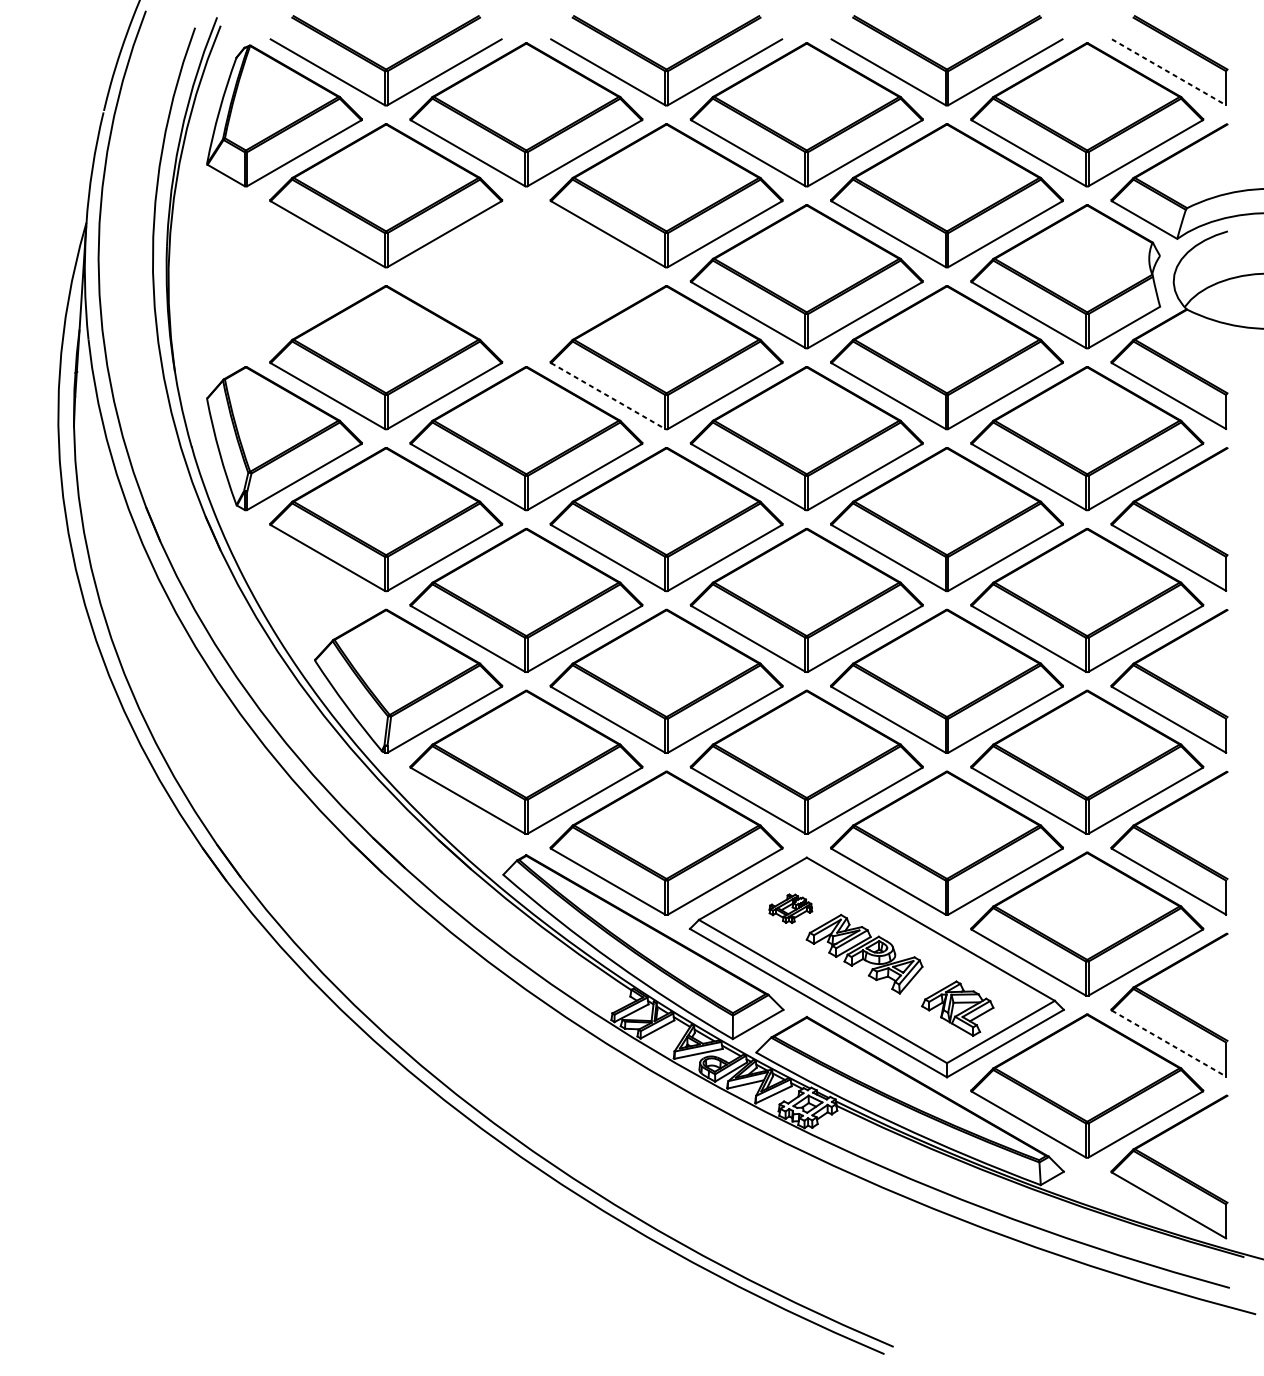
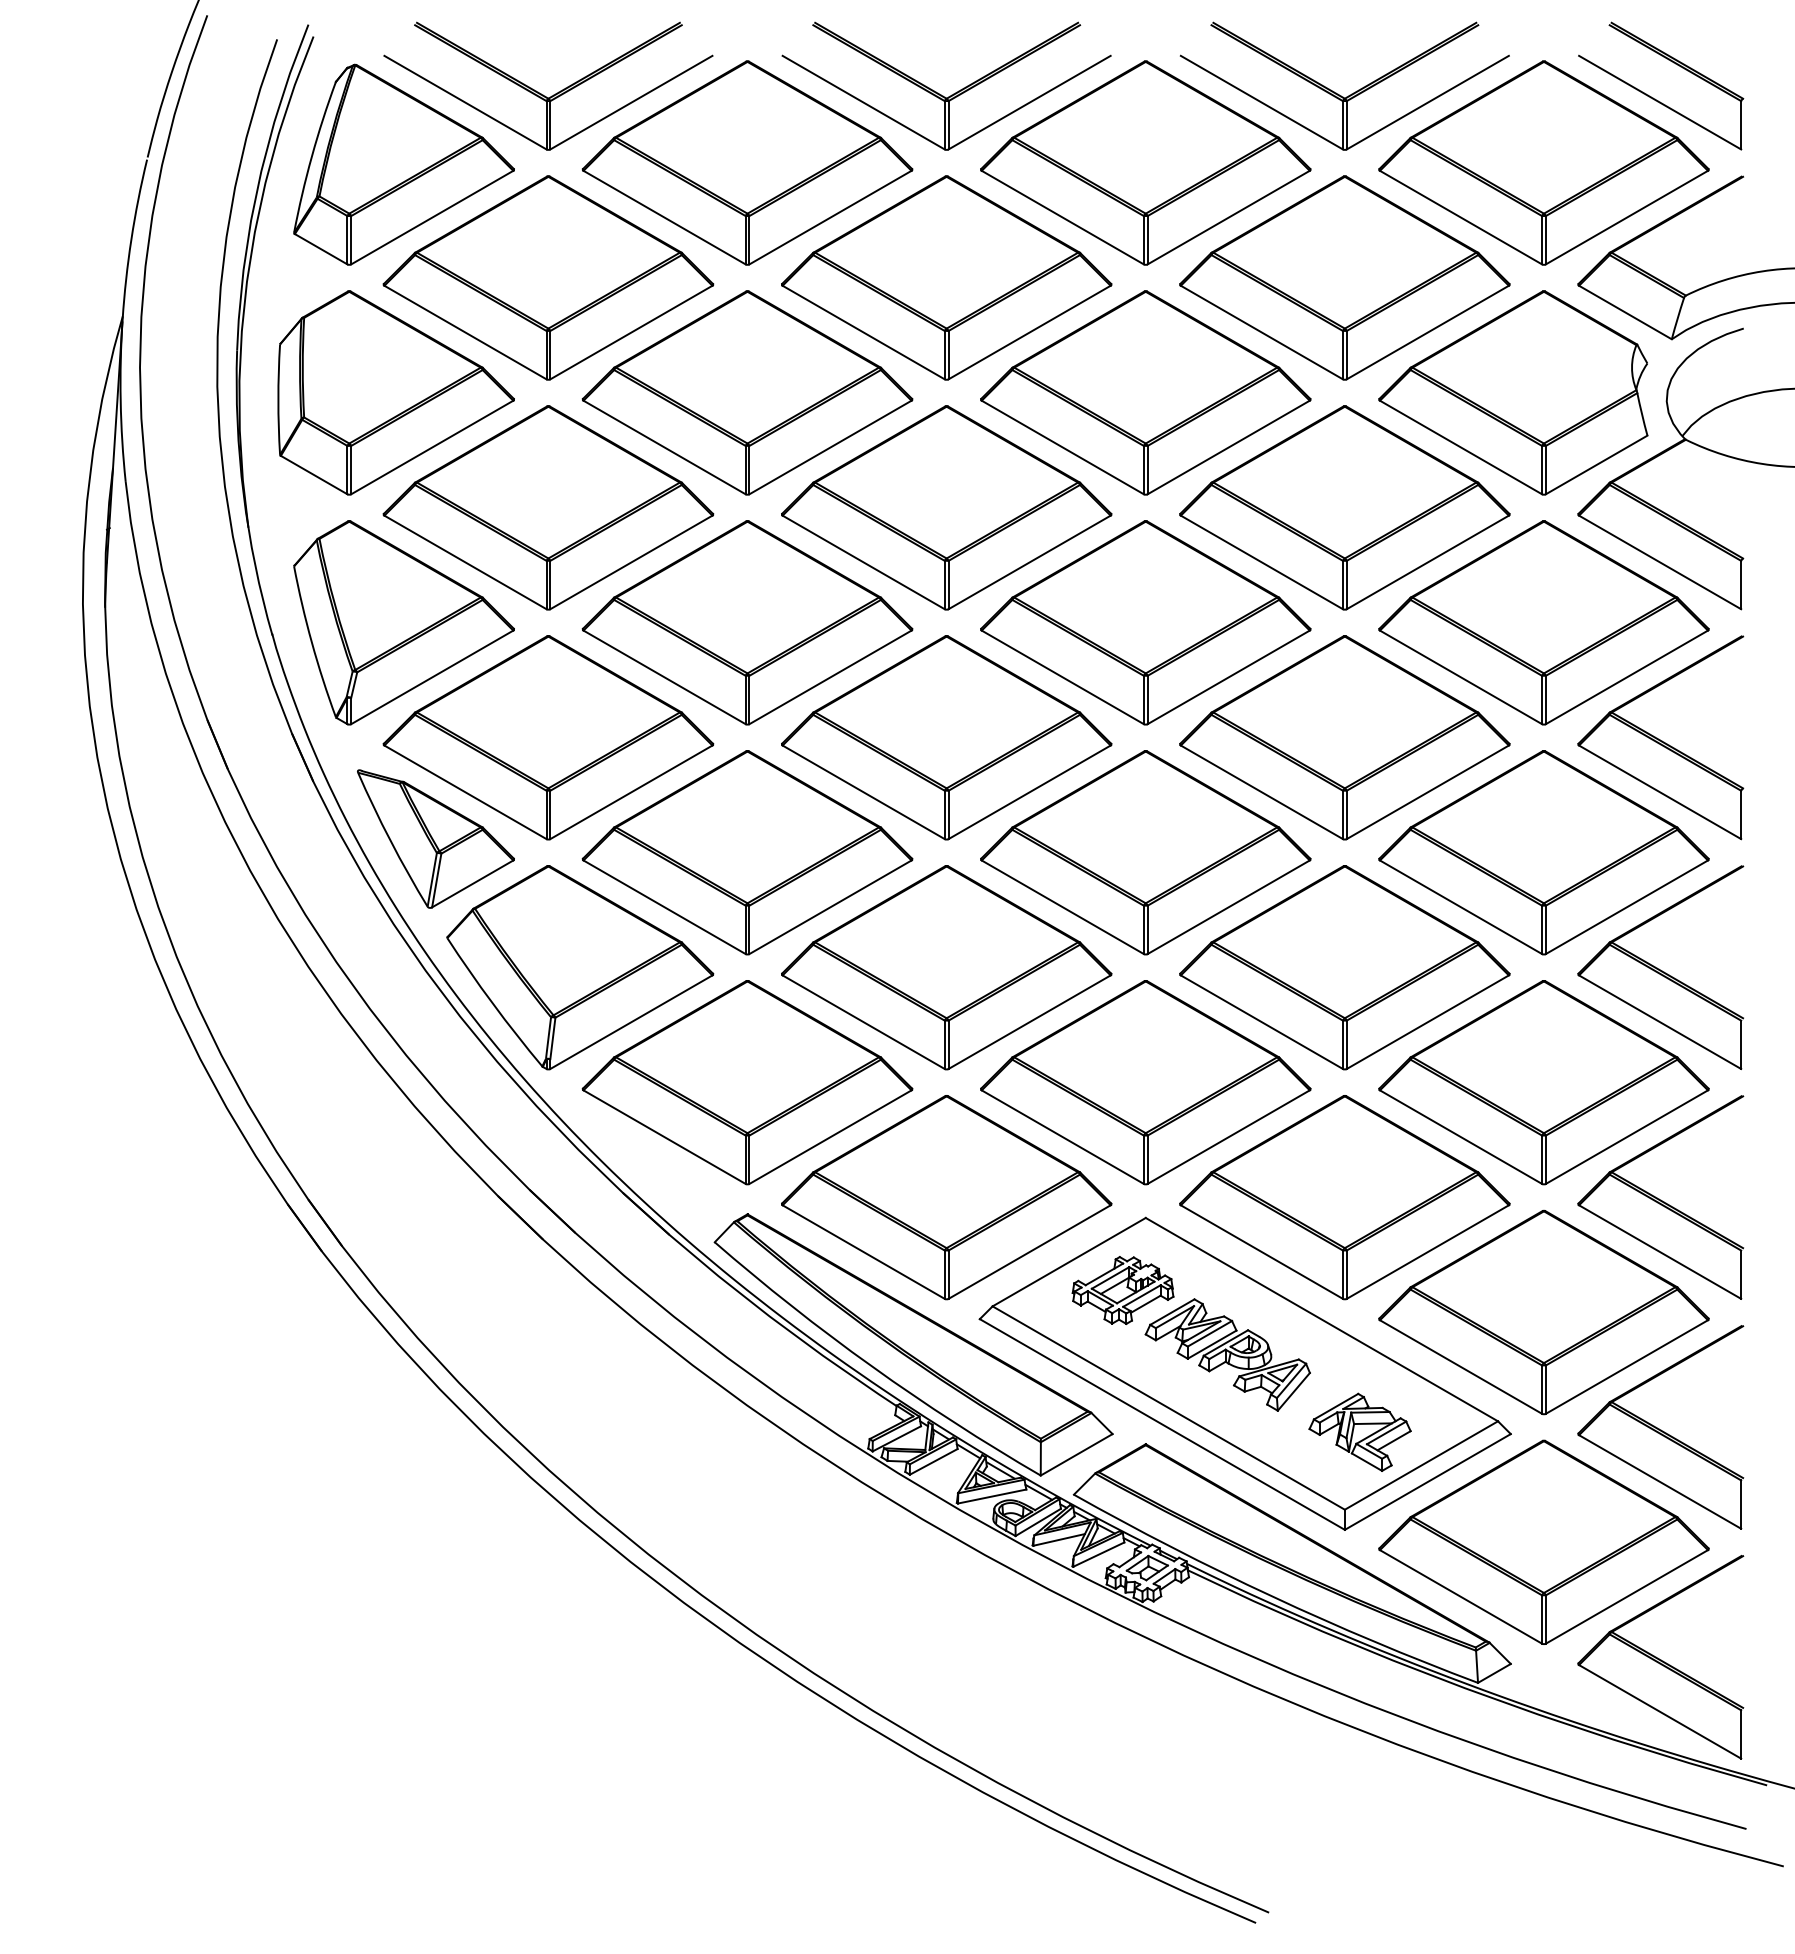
line: (1169, 72) -> (1660, 102), dashed -> solid
part: (278, 276) -> (395, 392), added
part: (526, 276) -> (747, 392), added
line: (608, 396) -> (863, 562), dashed -> solid
part: (306, 590) -> (435, 838), added
part: (790, 908) -> (1122, 1290), size x1.67
line: (1169, 1043) -> (1660, 1481), dashed -> solid

